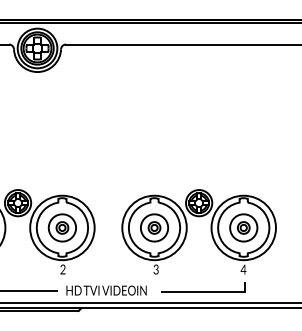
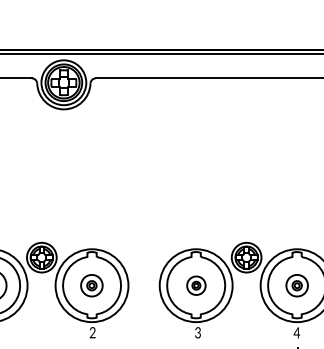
part: (61, 227) -> (90, 285), size x0.7
part: (154, 227) -> (196, 285), size x0.6
part: (243, 227) -> (296, 285), size x0.7

